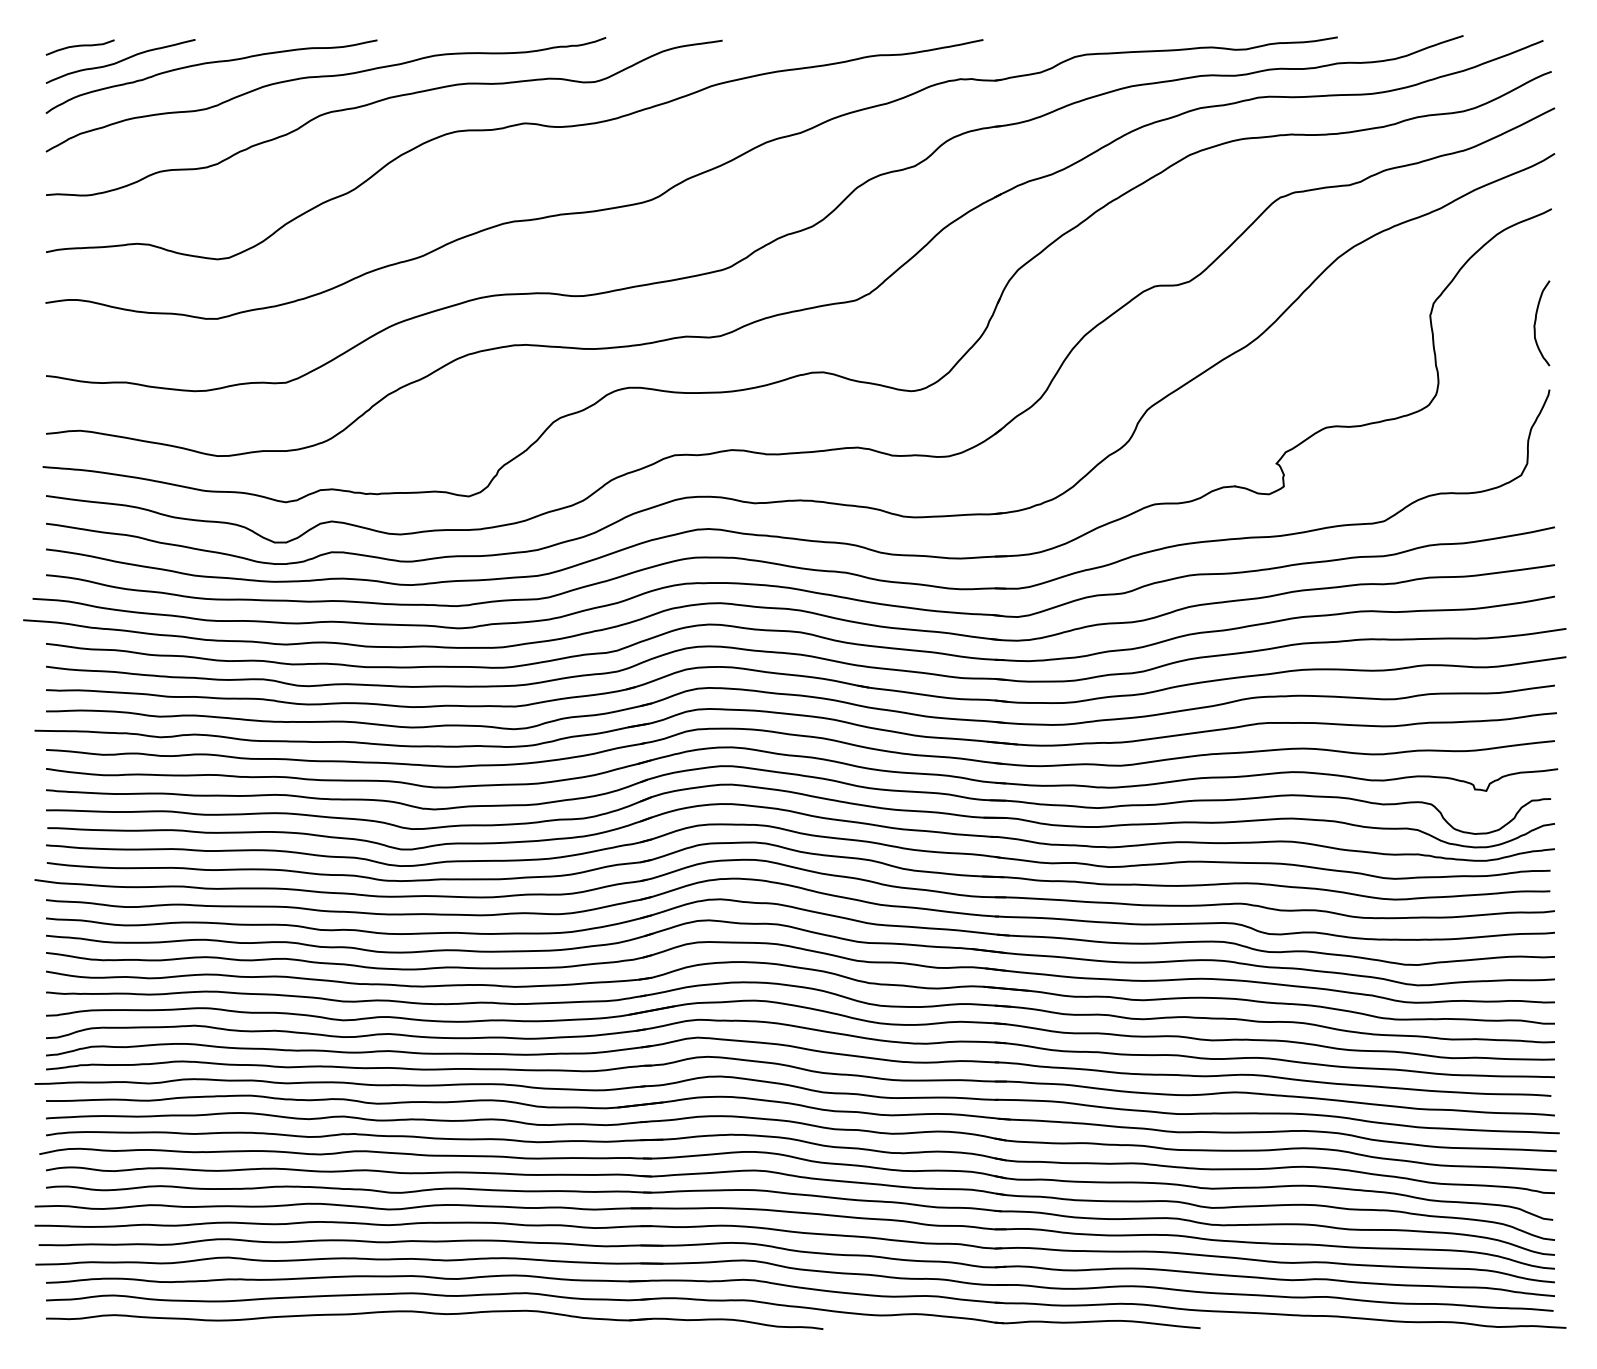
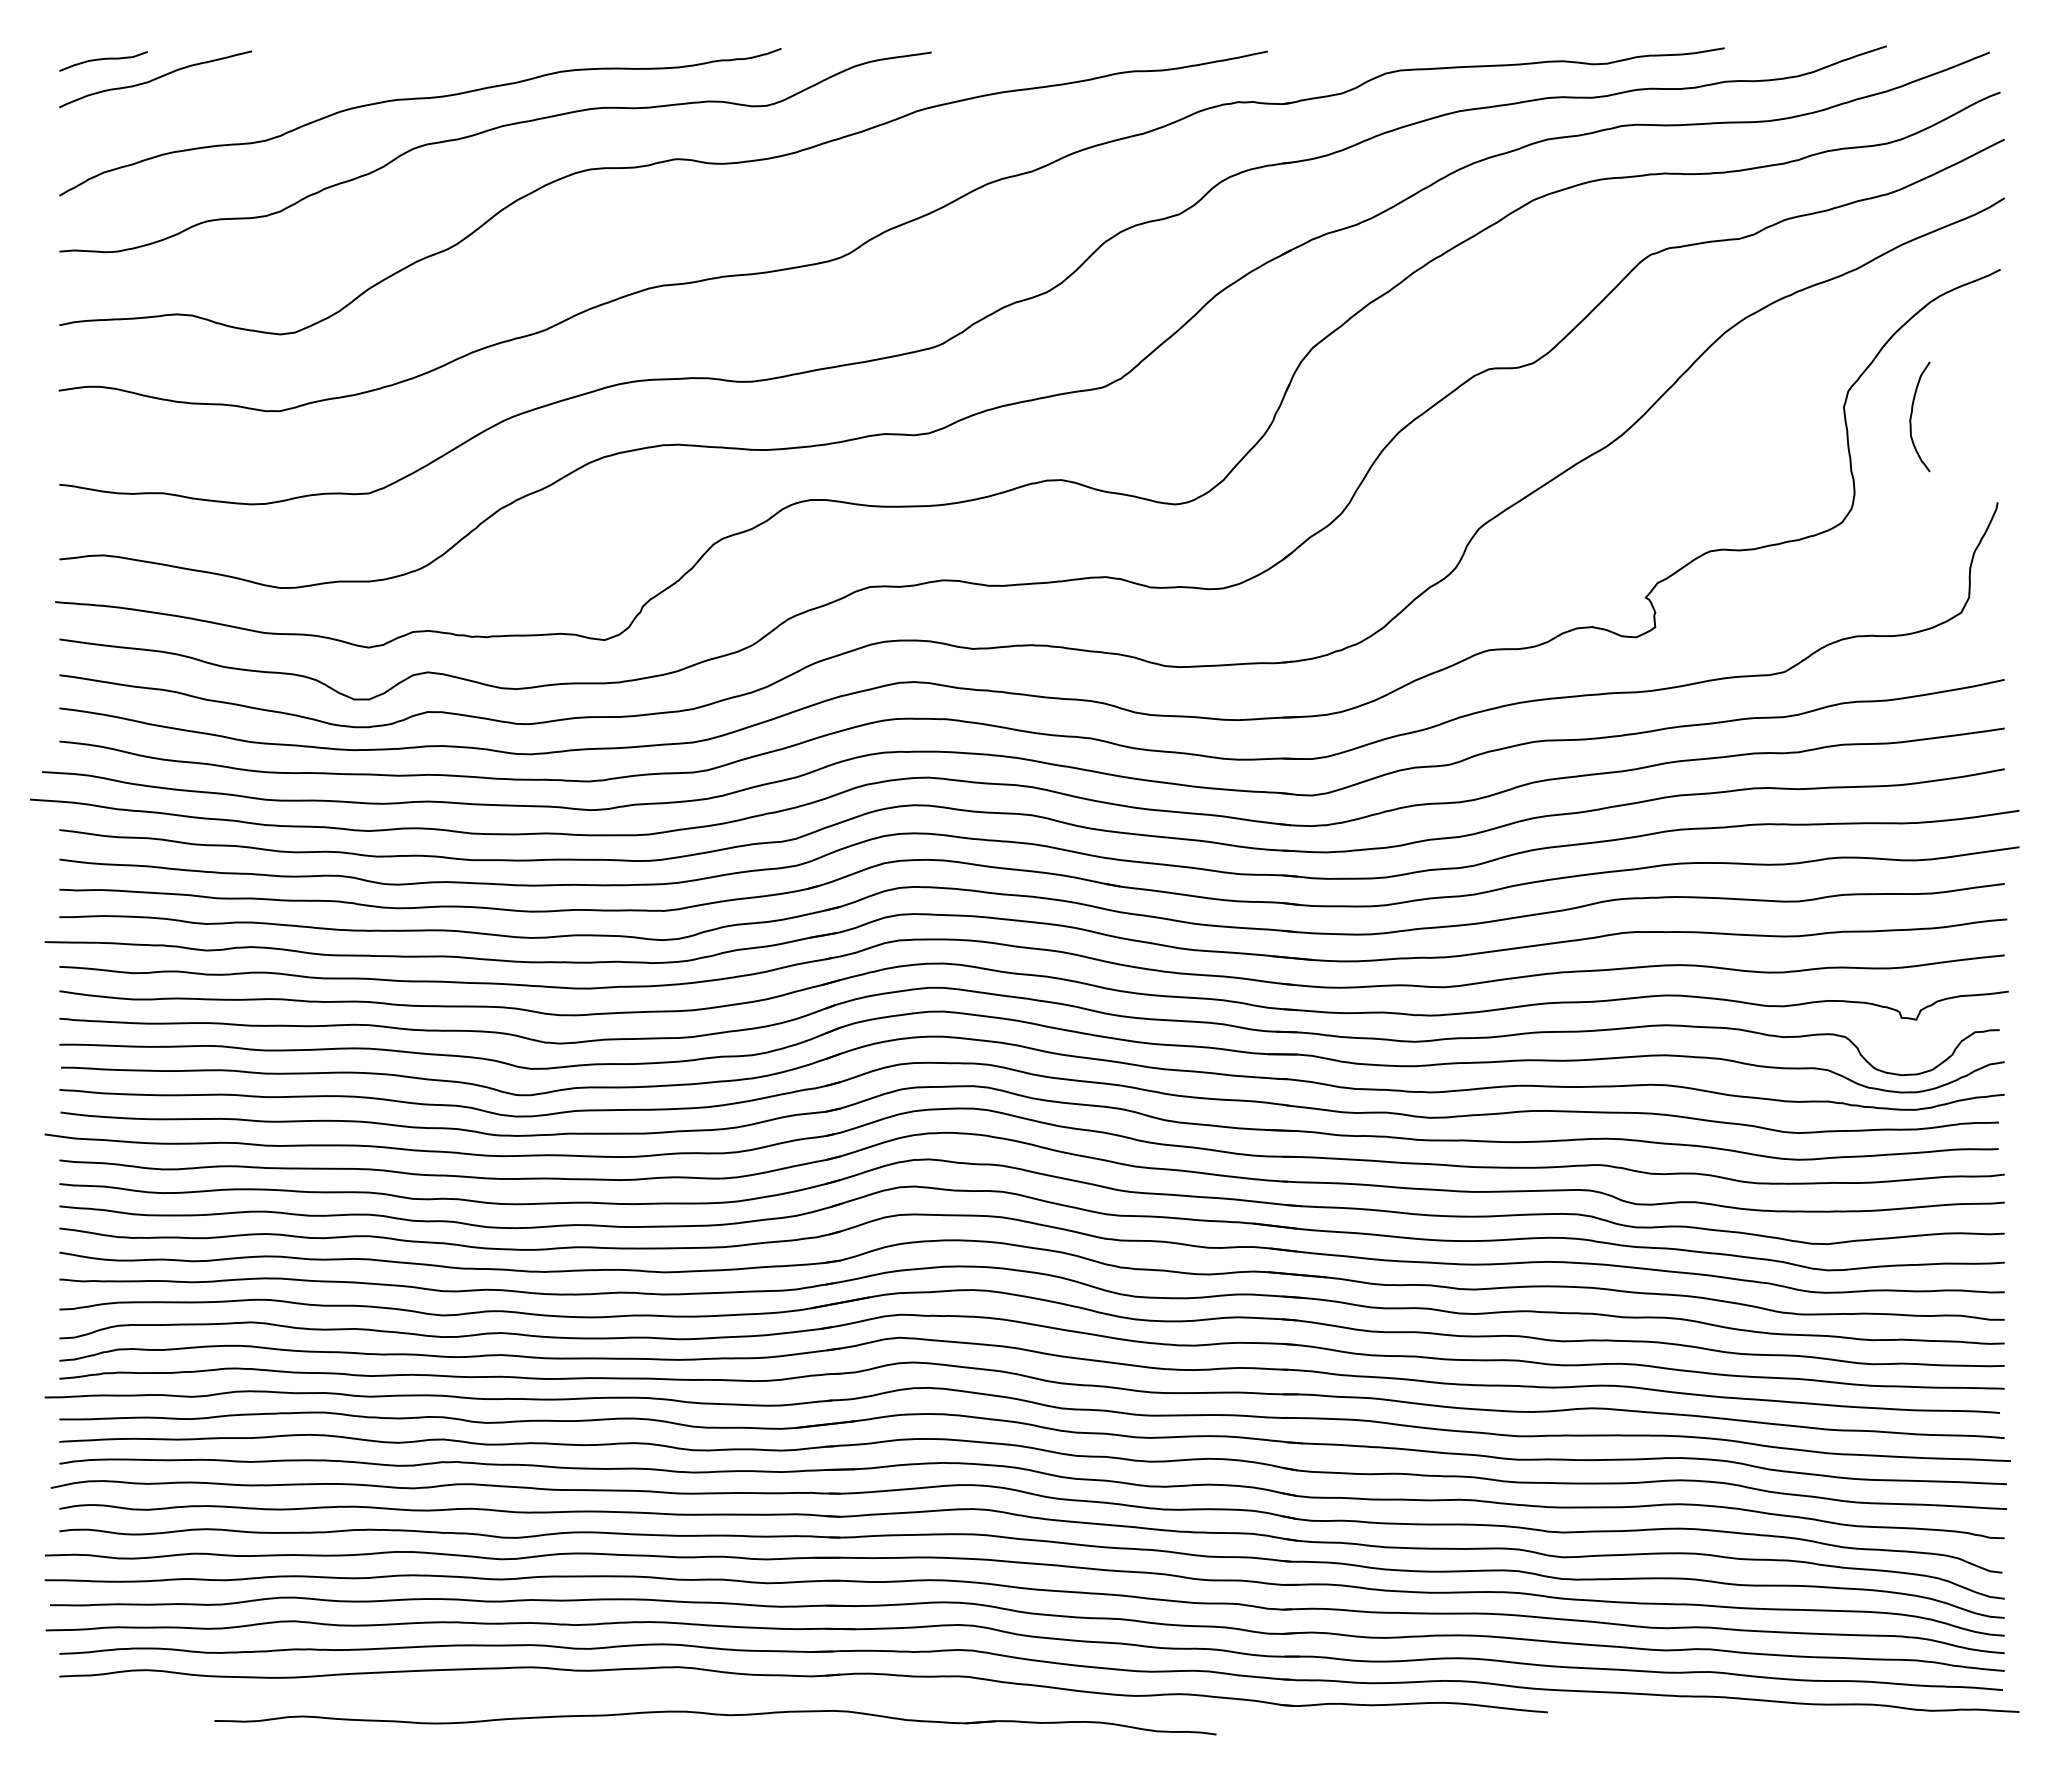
curve: (208, 63) -> (268, 82), removed
curve: (1536, 322) -> (1912, 415), moved
part: (434, 1314) -> (715, 1715), moved

